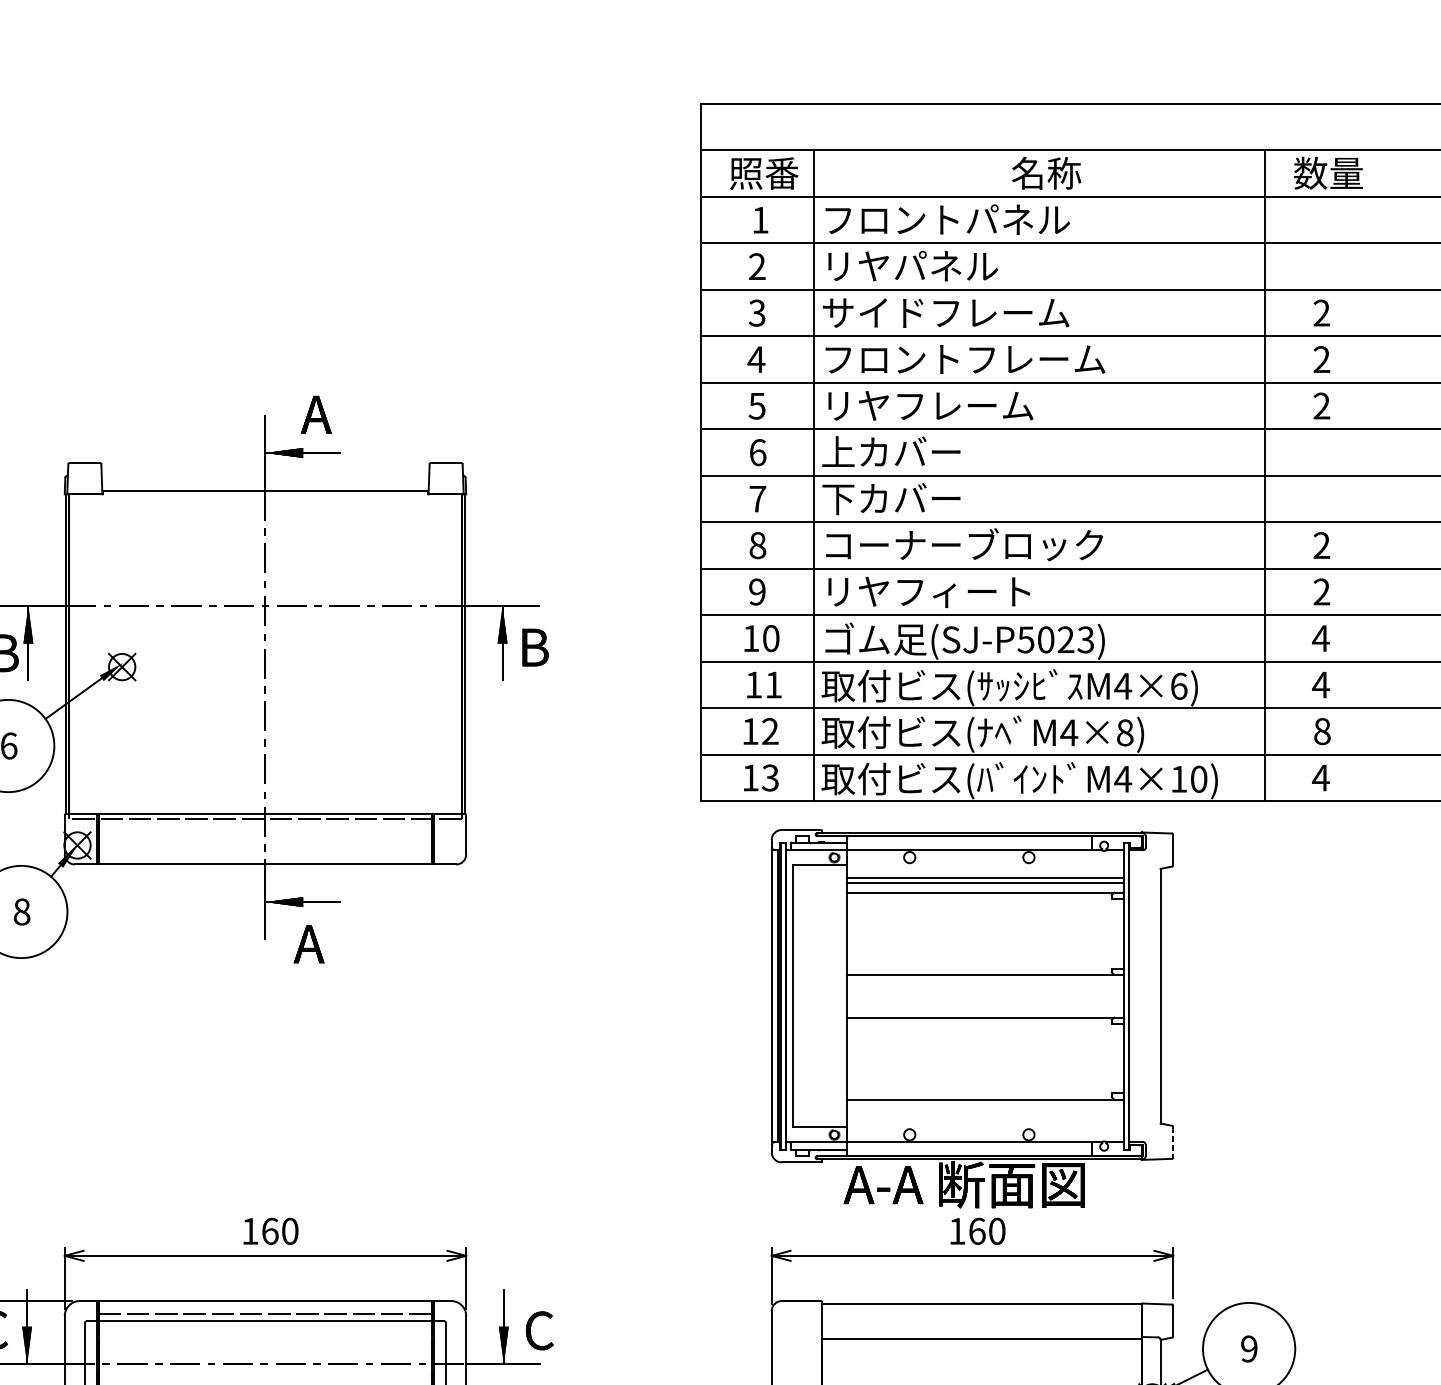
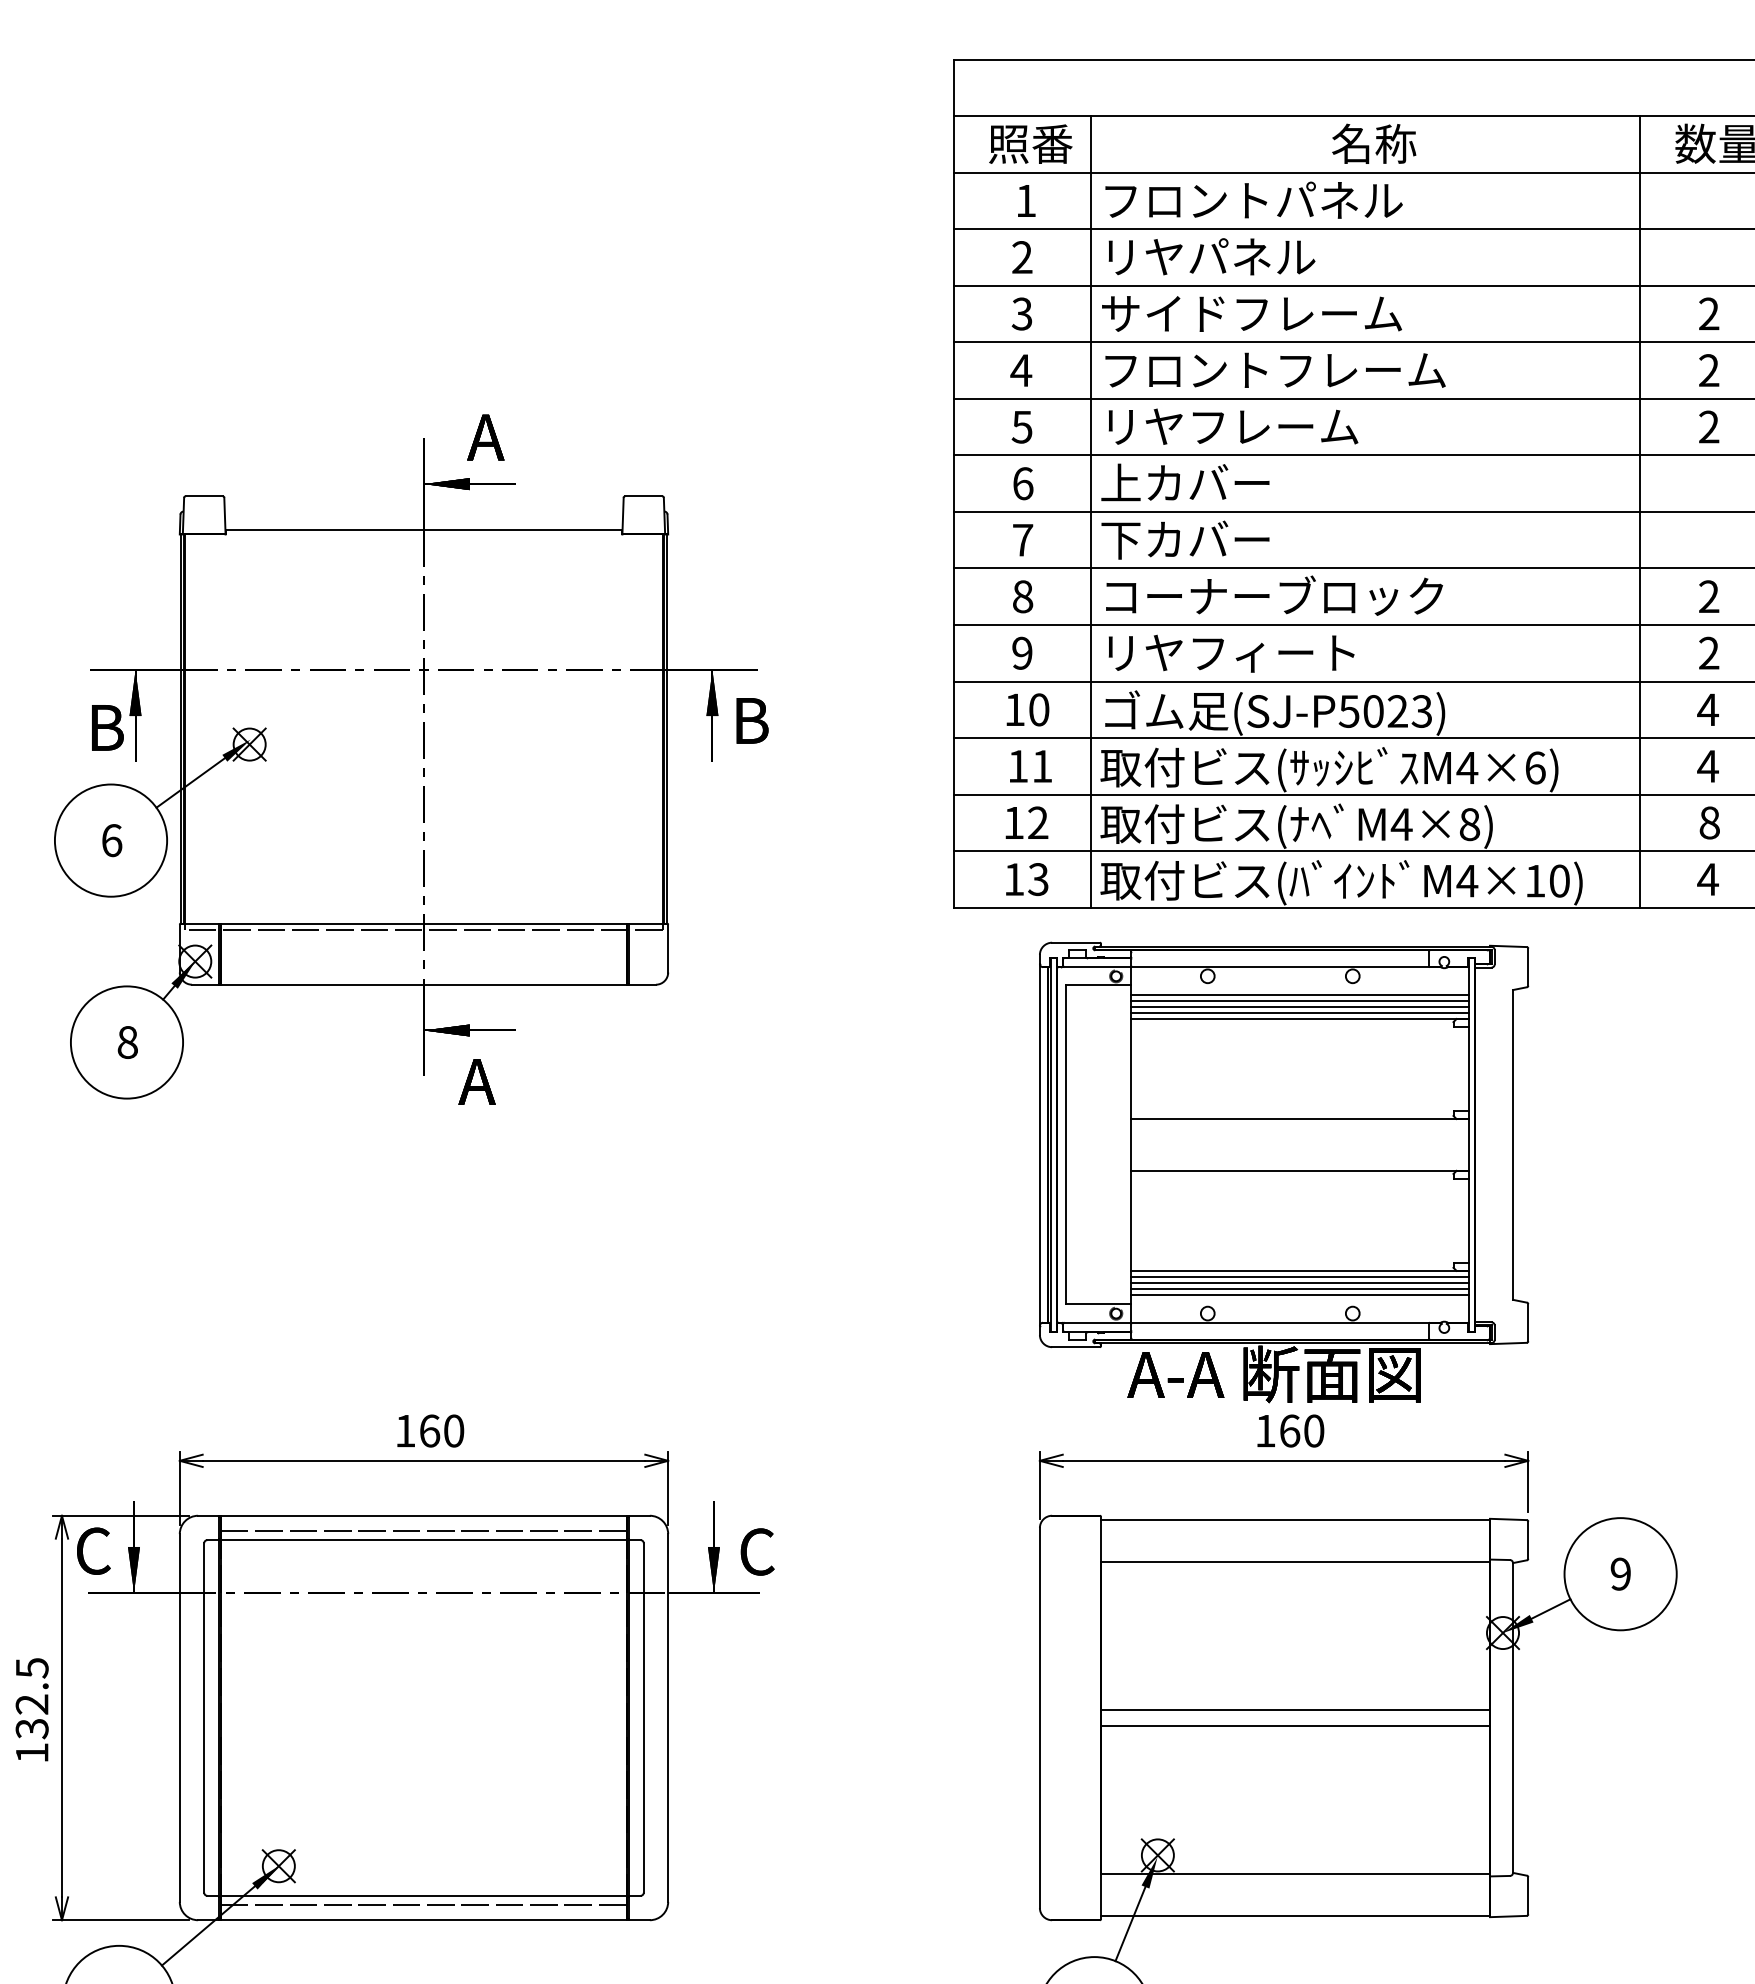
line: (985, 872) -> (1299, 994), added
line: (985, 887) -> (1299, 1012), added
line: (985, 1105) -> (1299, 1277), added
line: (985, 1109) -> (1299, 1282), added
line: (985, 1115) -> (1299, 1289), added
line: (985, 1119) -> (1299, 1295), added
line: (1173, 1142) -> (1528, 1322), dashed -> solid

